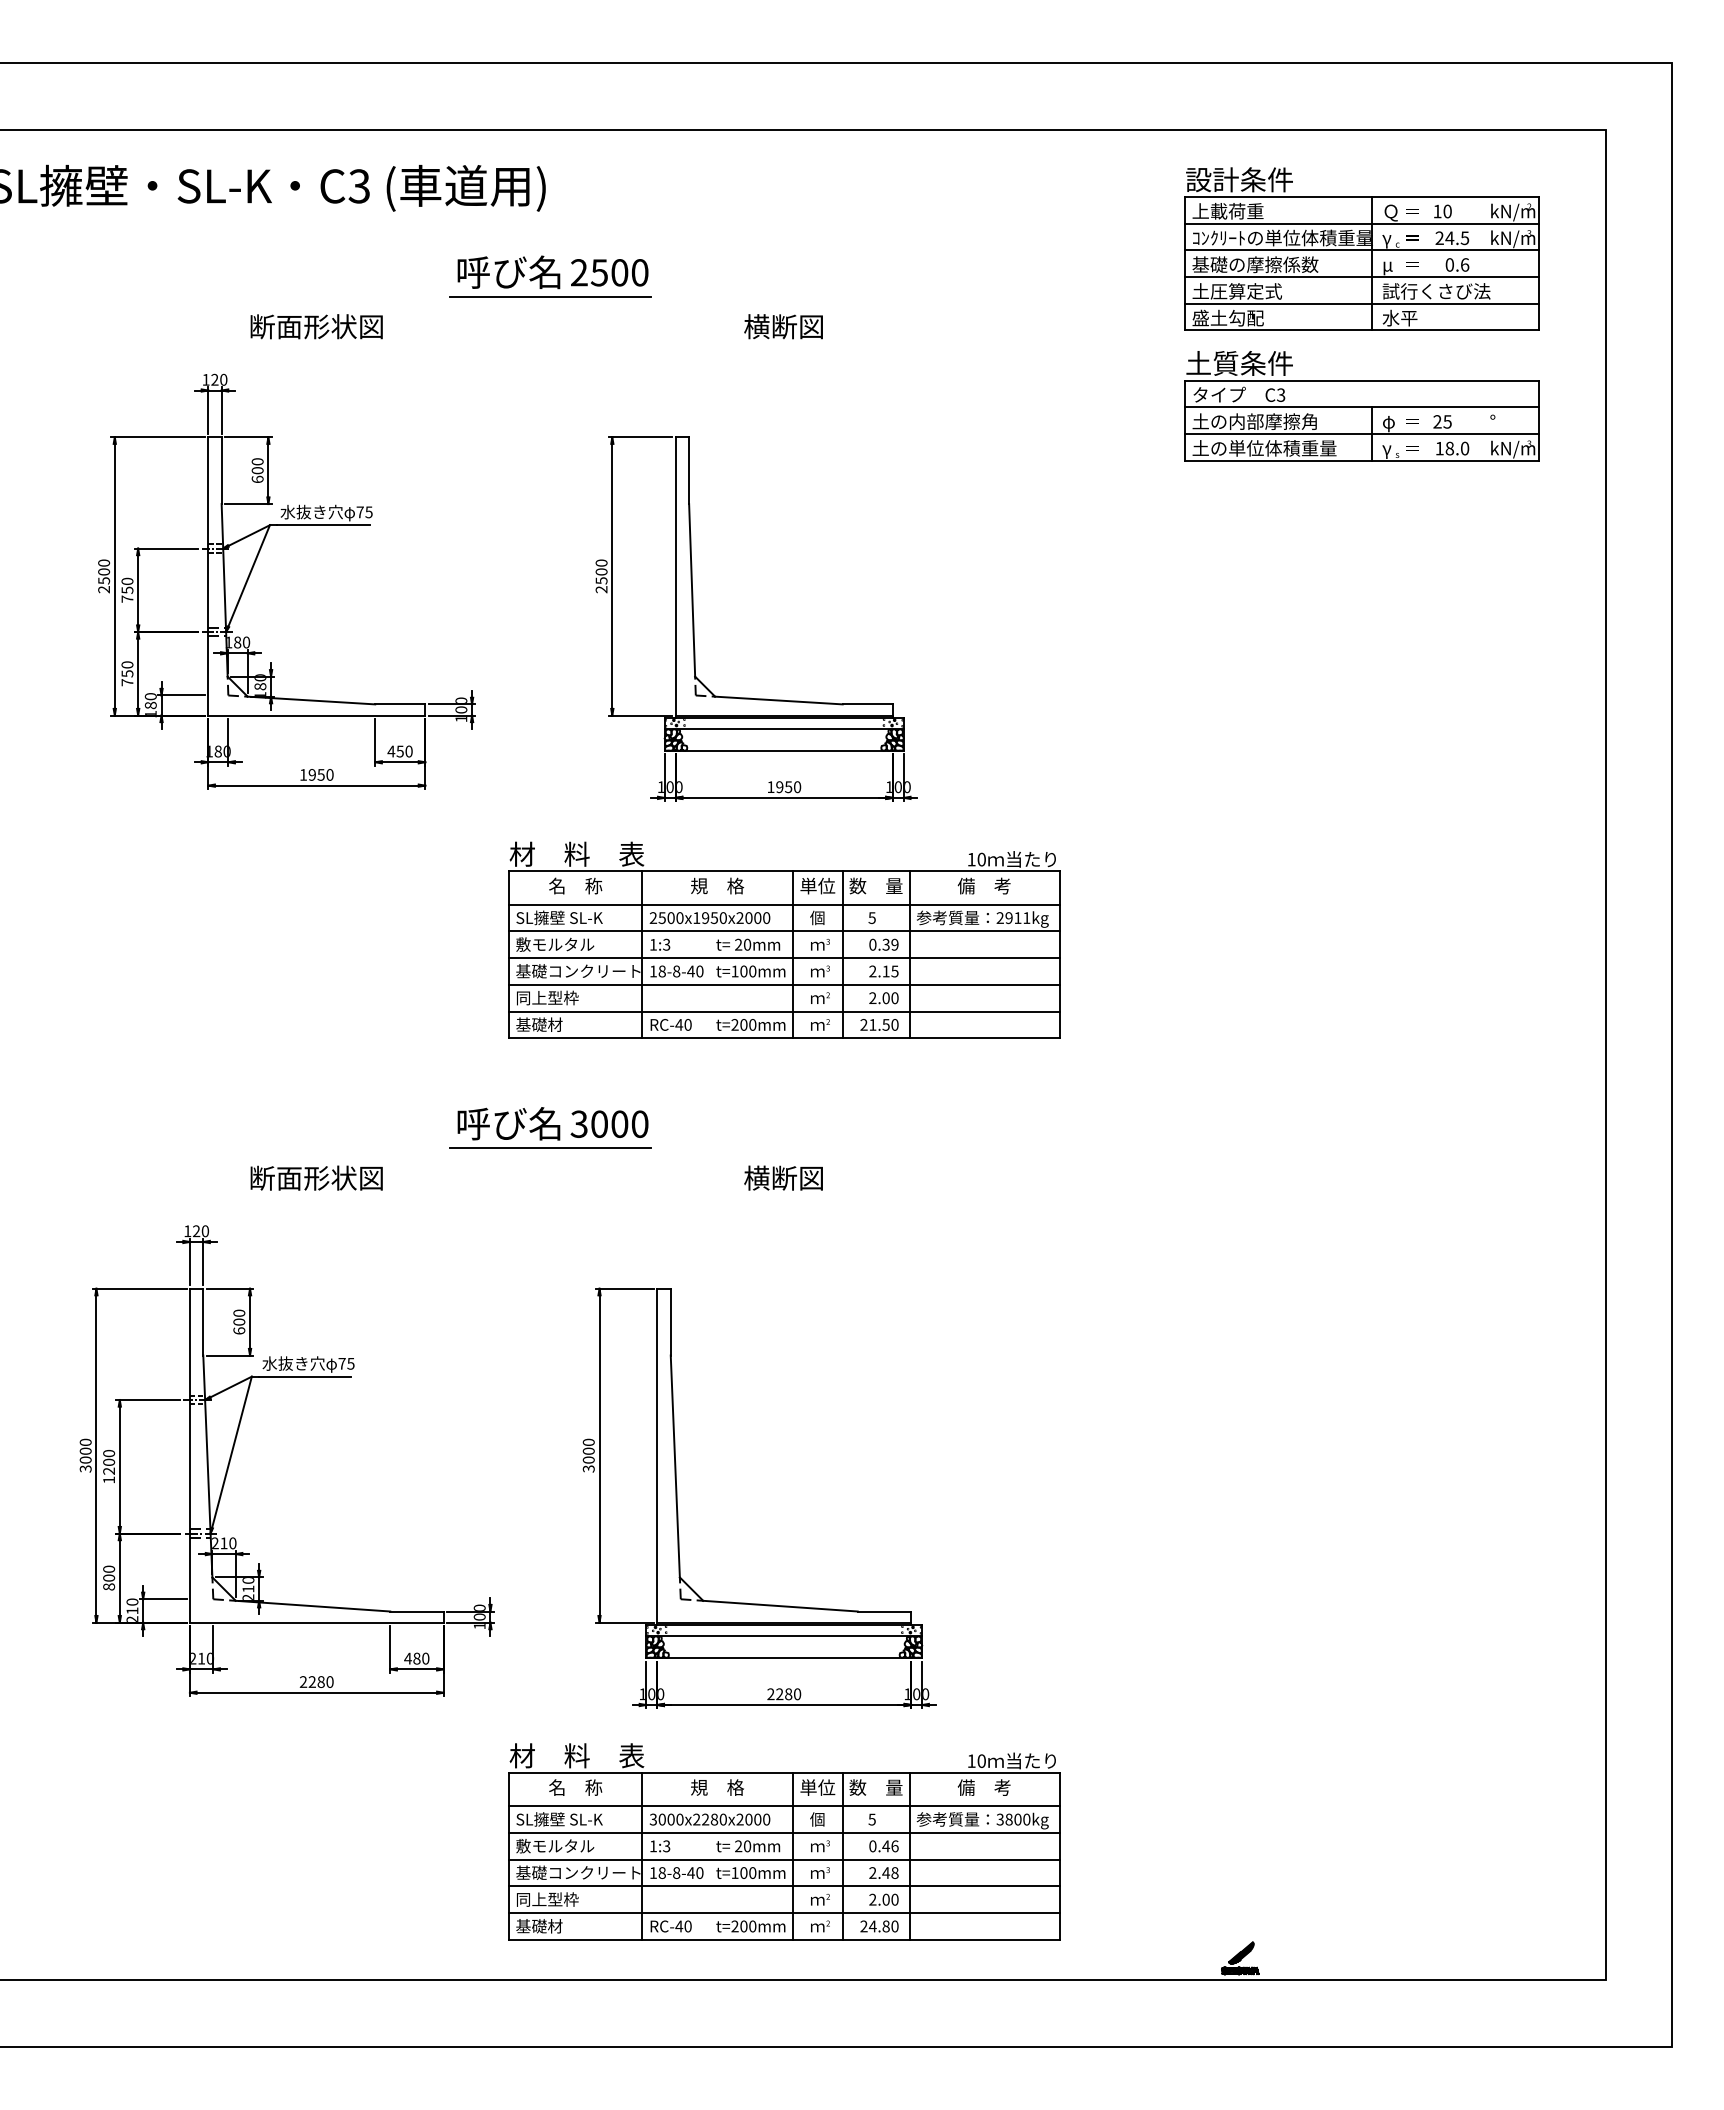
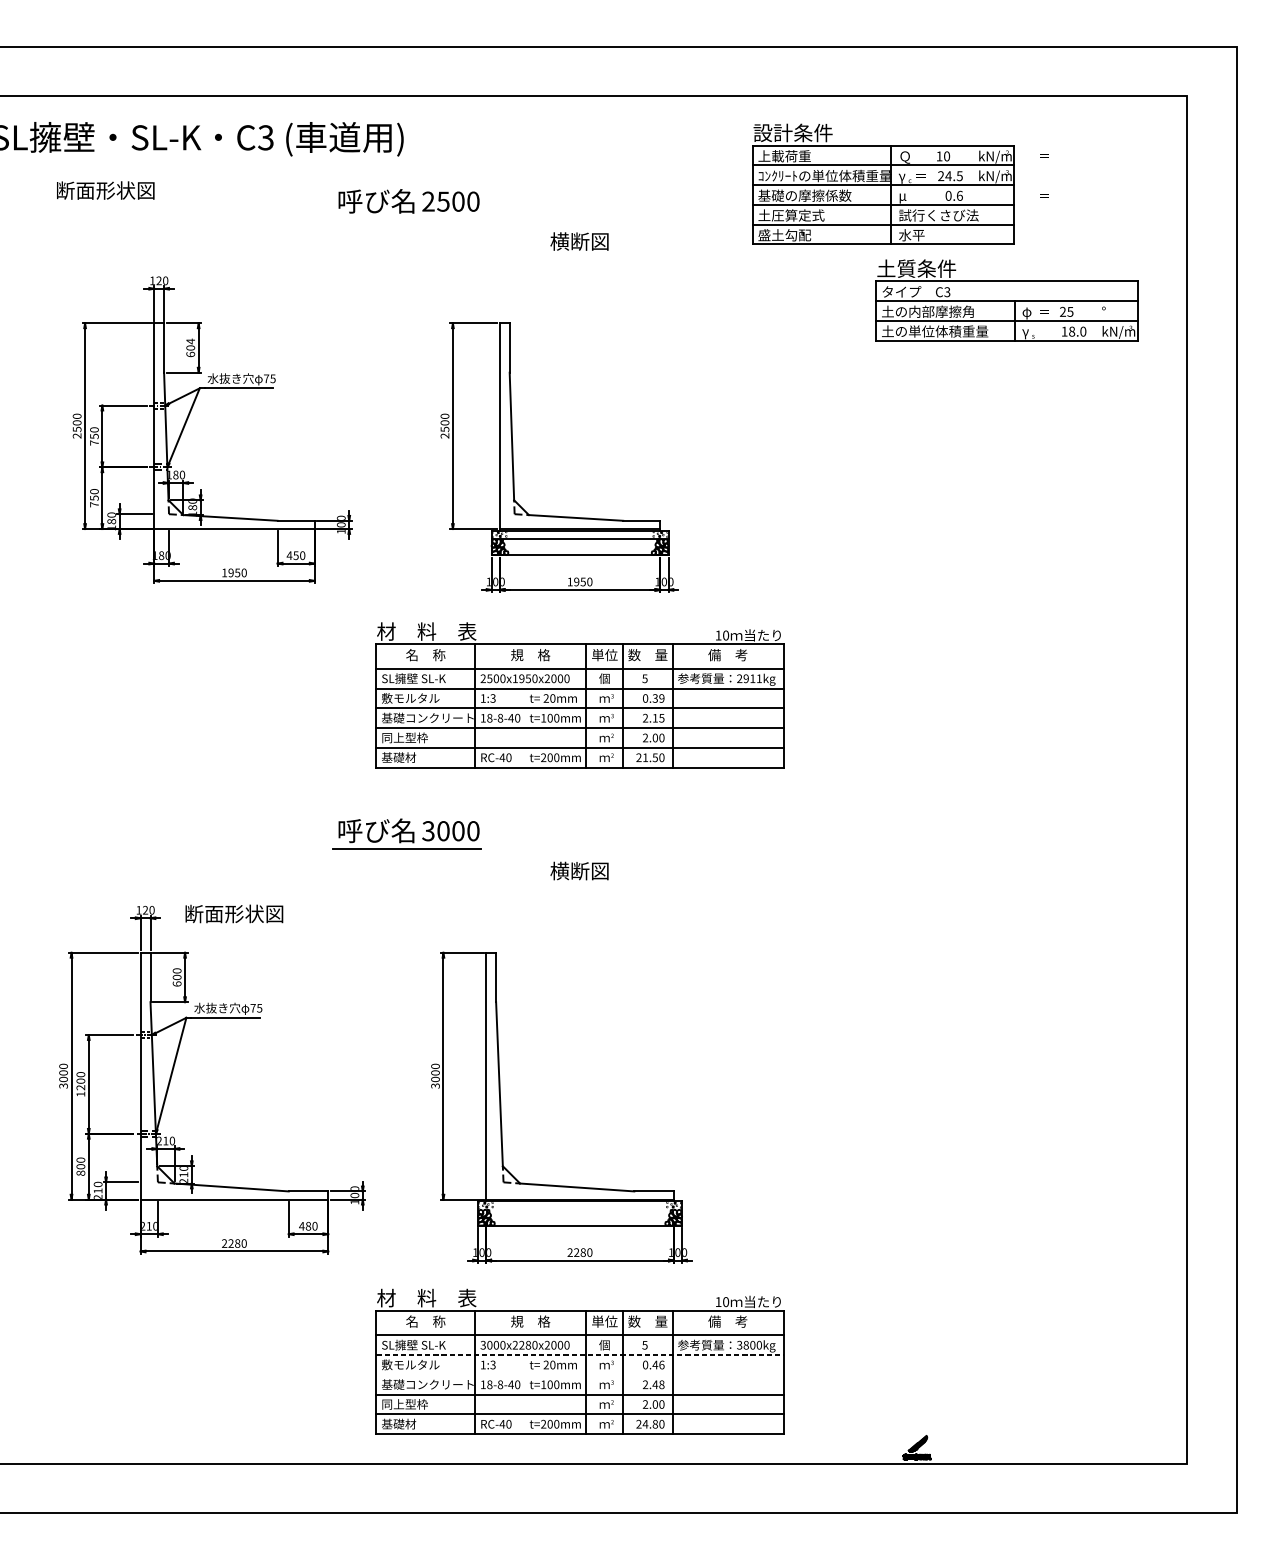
part: (1361, 248) -> (883, 183), moved
line: (550, 297) -> (407, 219), removed
text: (316, 326) -> (105, 190), moved
text: (257, 461) -> (190, 341), 600 -> 604
text: (316, 1177) -> (234, 913), moved
line: (784, 1635) -> (580, 1209), removed
line: (784, 1833) -> (580, 1355), solid -> dashed
line: (783, 1859) -> (579, 1374), removed

